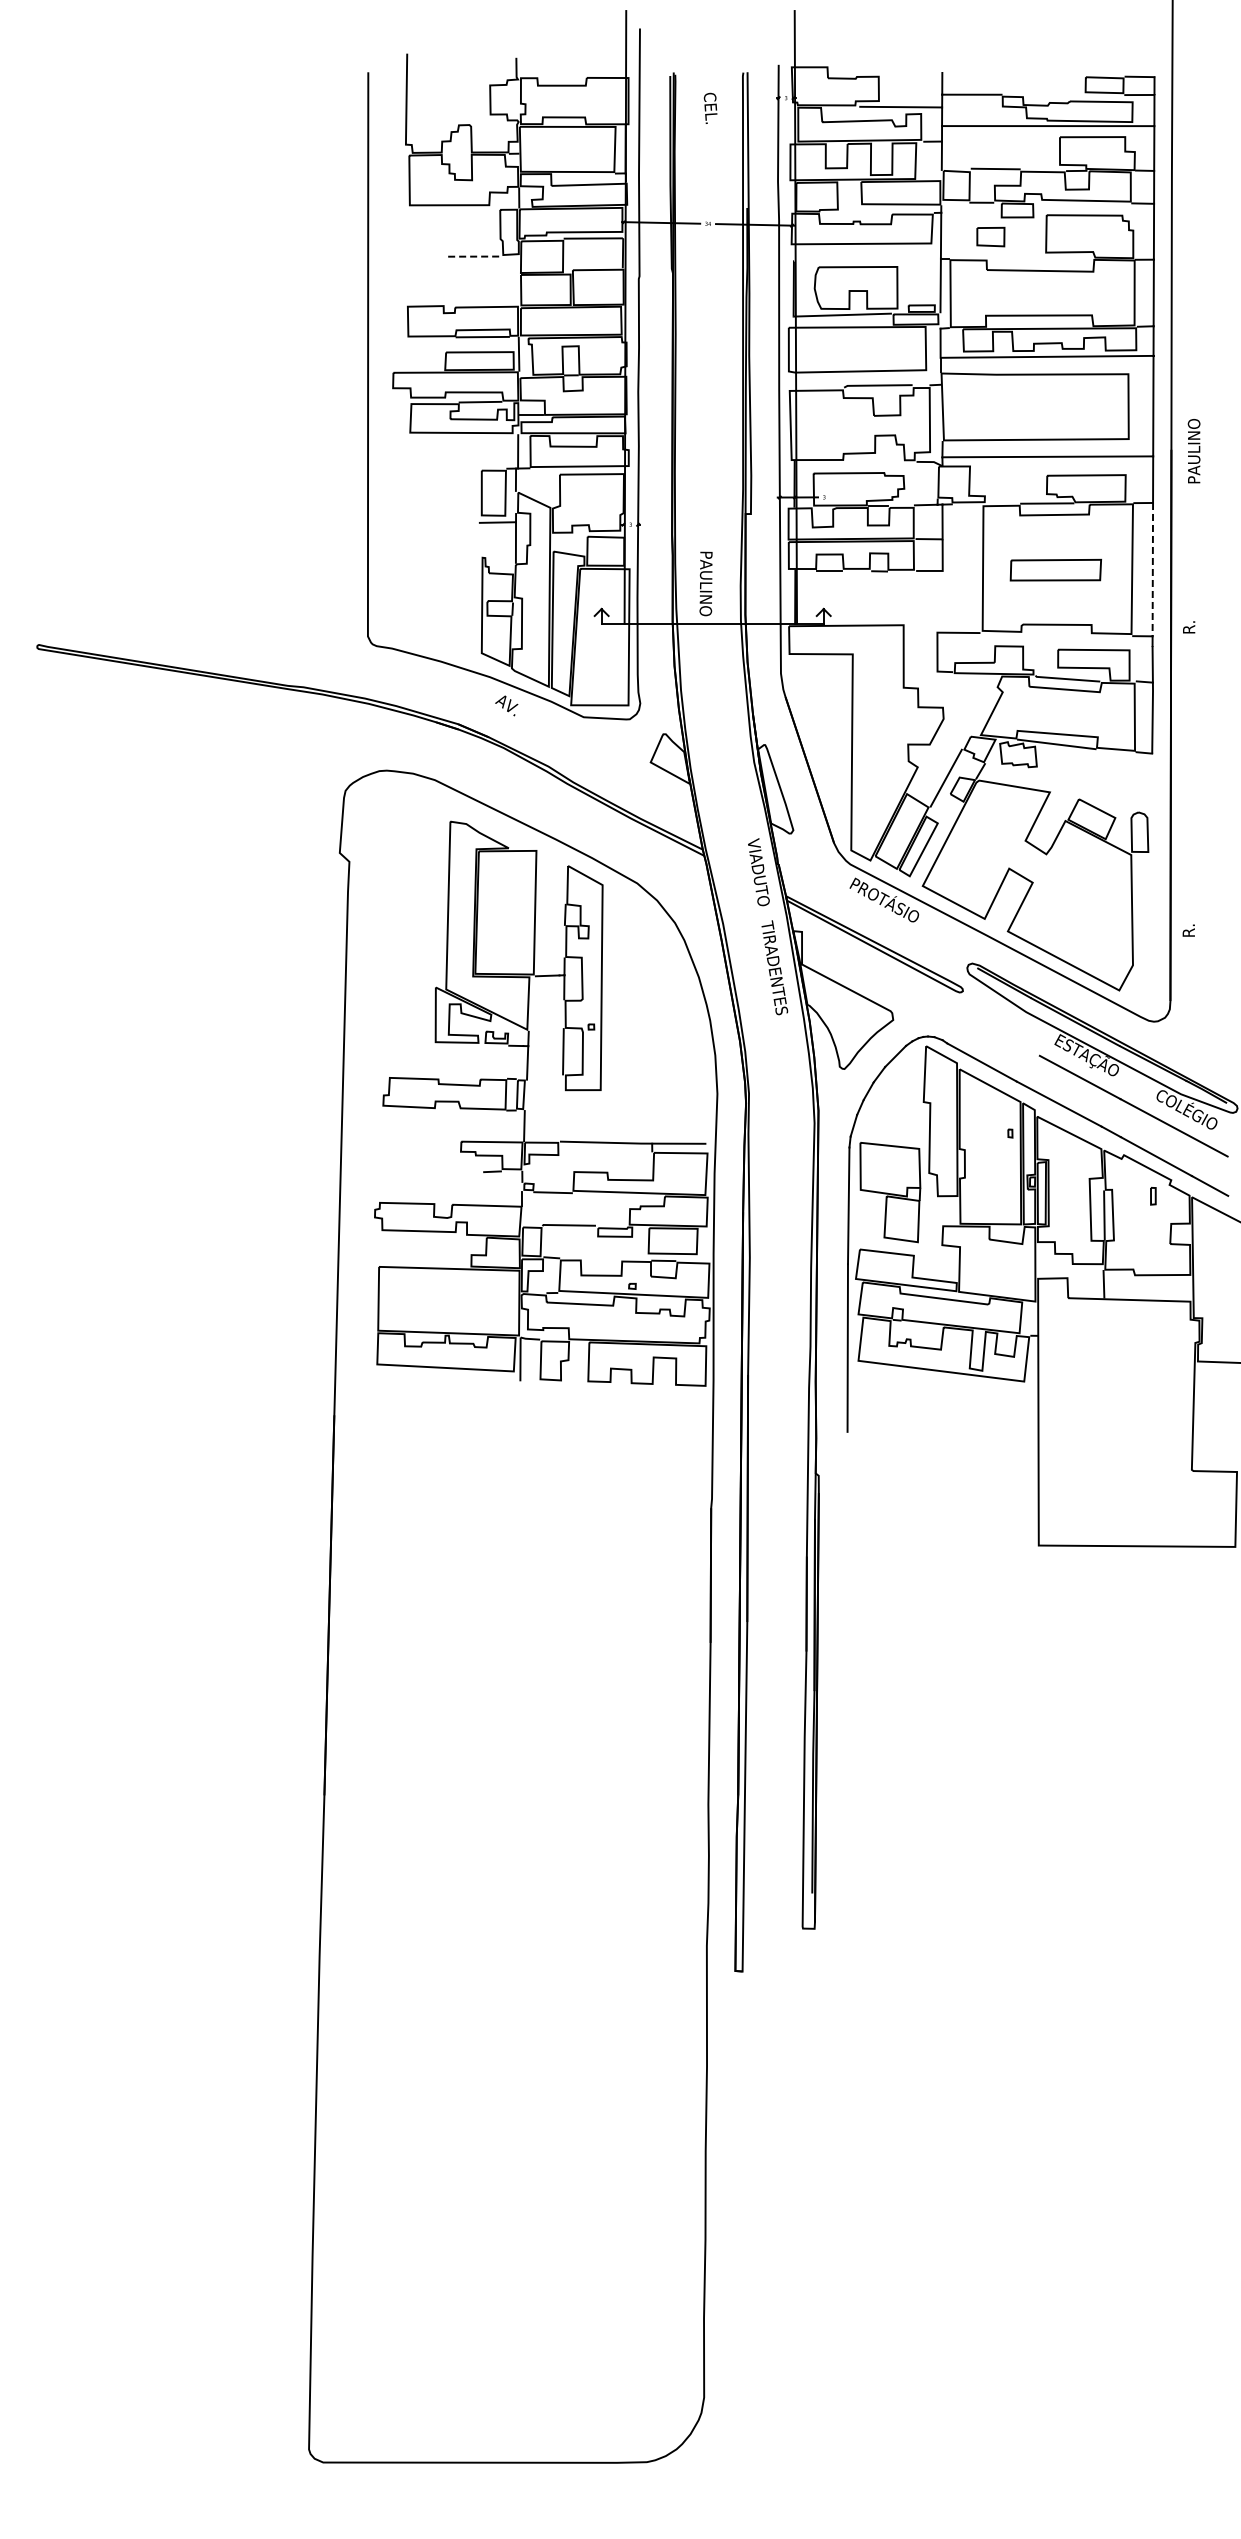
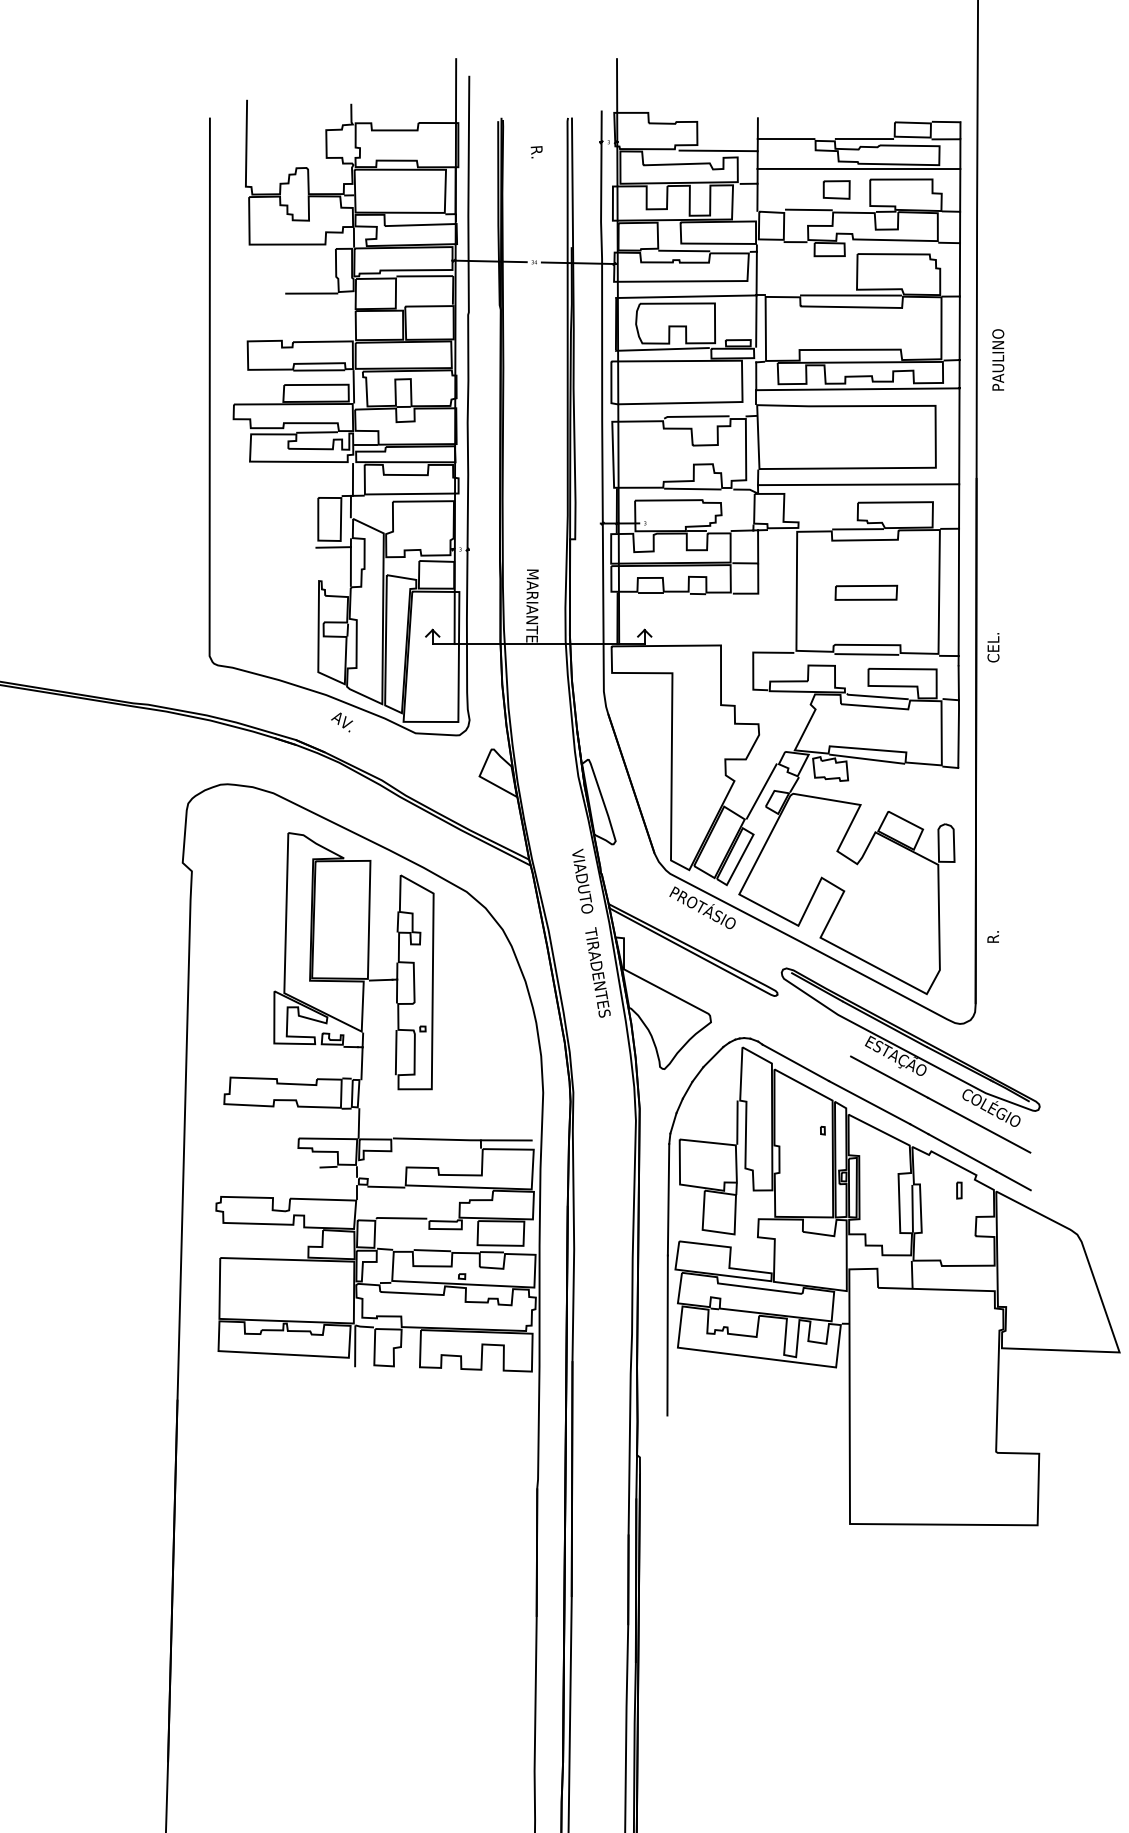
line: (1053, 94) -> (864, 138), added
text: (710, 107) -> (536, 151), CEL. -> R.
line: (864, 211) -> (683, 250), added
part: (990, 236) -> (836, 189), moved
line: (474, 256) -> (311, 293), dashed -> solid
line: (1039, 258) -> (850, 295), added
line: (867, 259) -> (686, 296), added
text: (1193, 451) -> (997, 360), moved
line: (874, 461) -> (693, 489), added
part: (1055, 569) -> (865, 592), size x0.71
line: (1152, 569) -> (958, 592), dashed -> solid
text: (705, 583) -> (531, 605), PAULINO -> MARIANTE
text: (1188, 627) -> (992, 647), R. -> CEL.
line: (1056, 634) -> (866, 654), added
line: (920, 1124) -> (737, 1122), added
line: (600, 1258) -> (431, 1249), added

